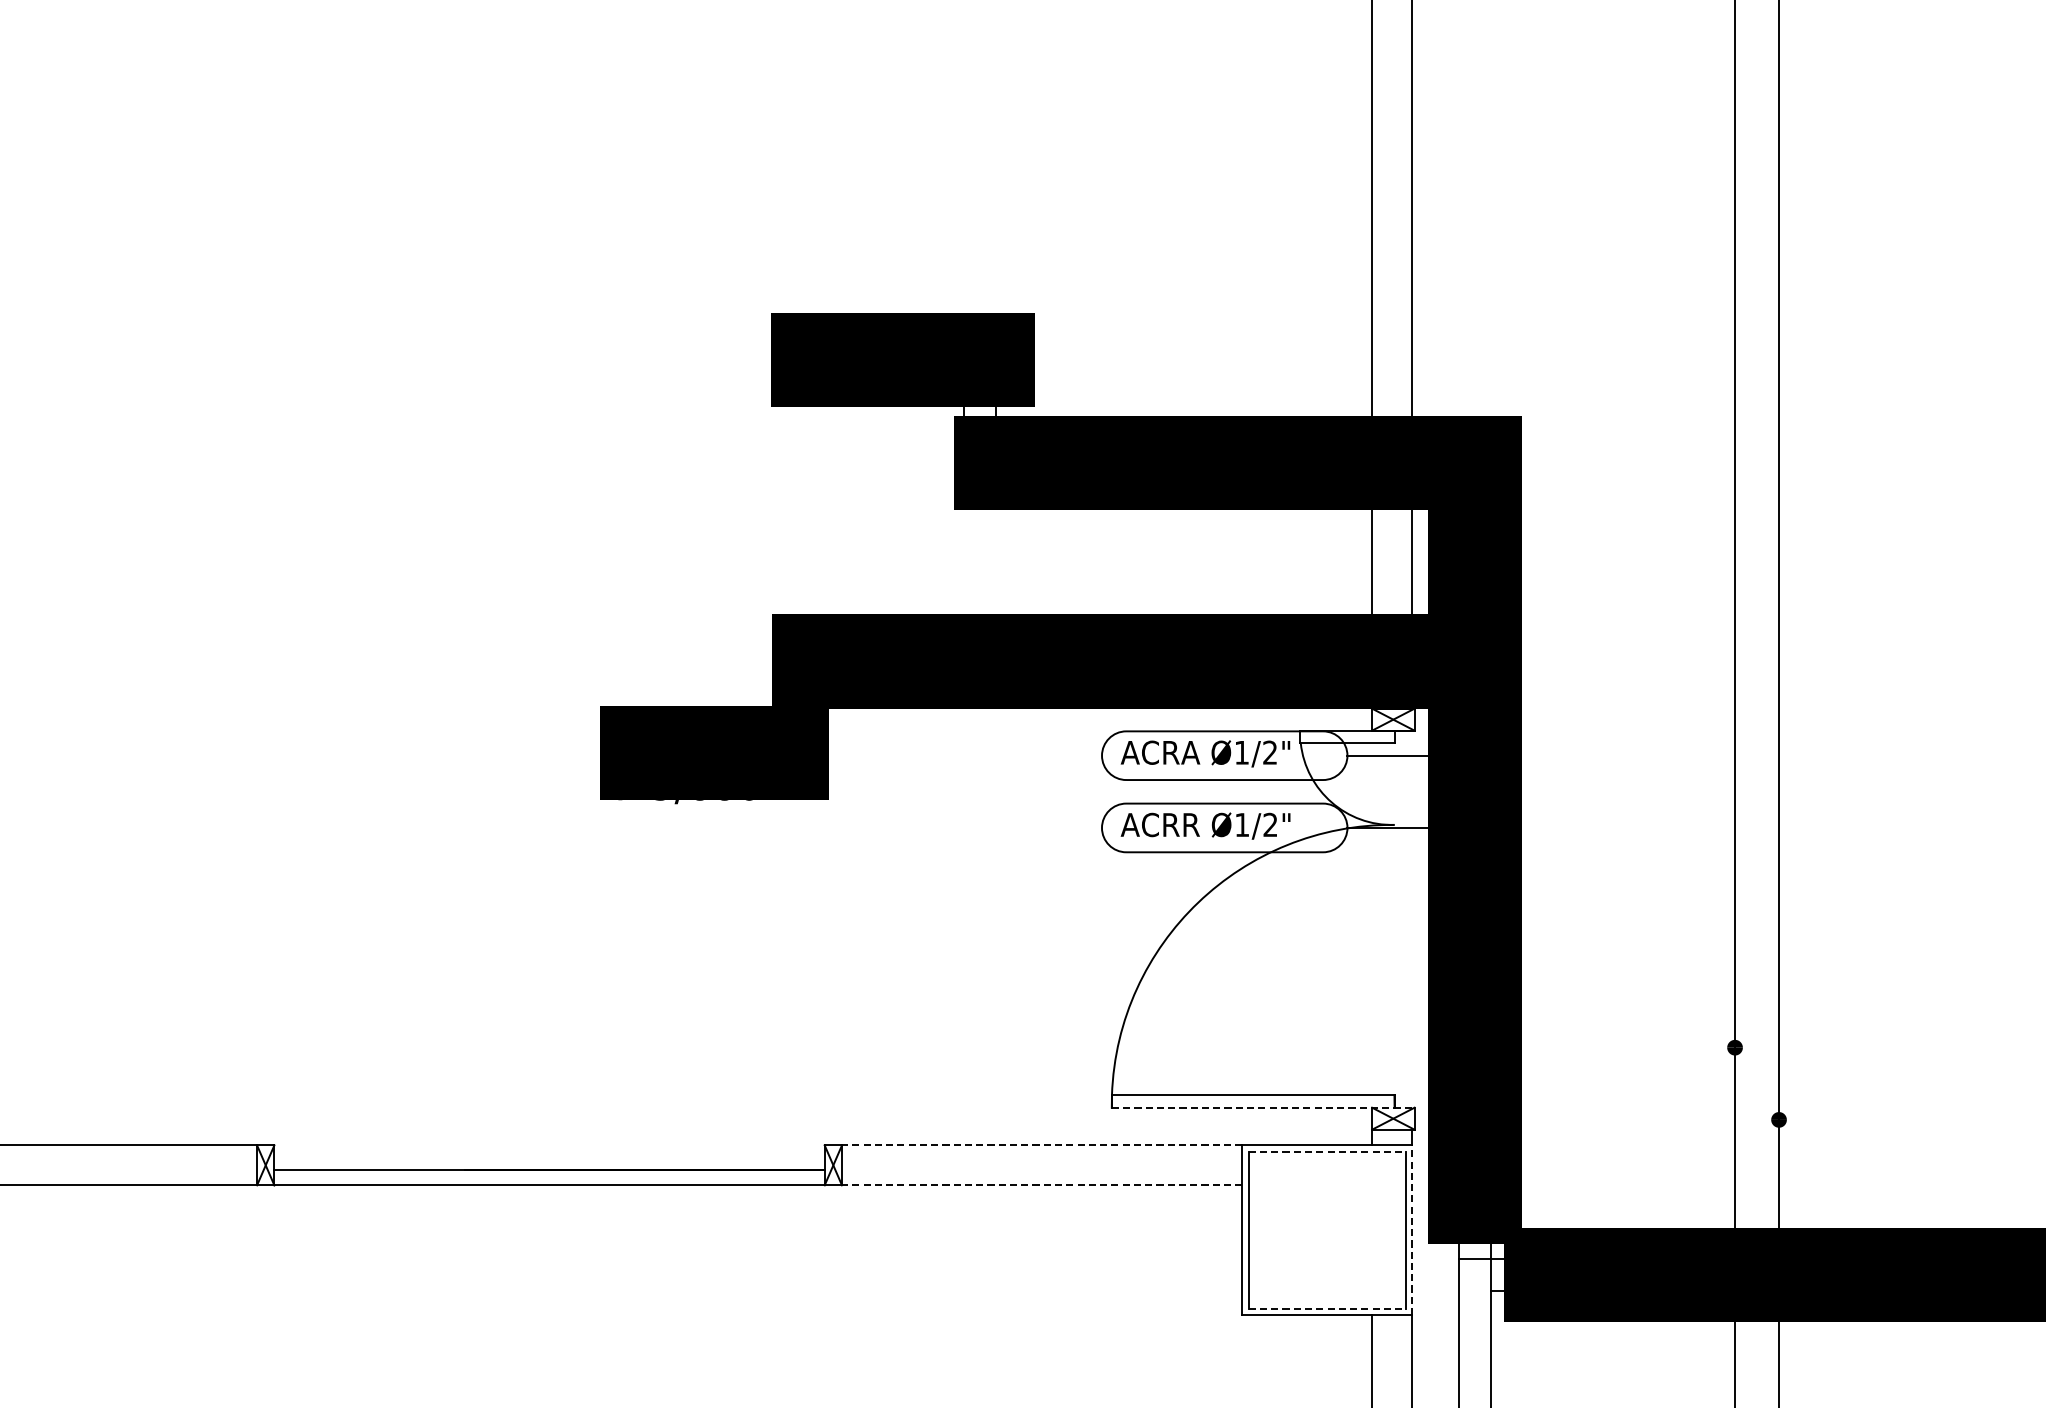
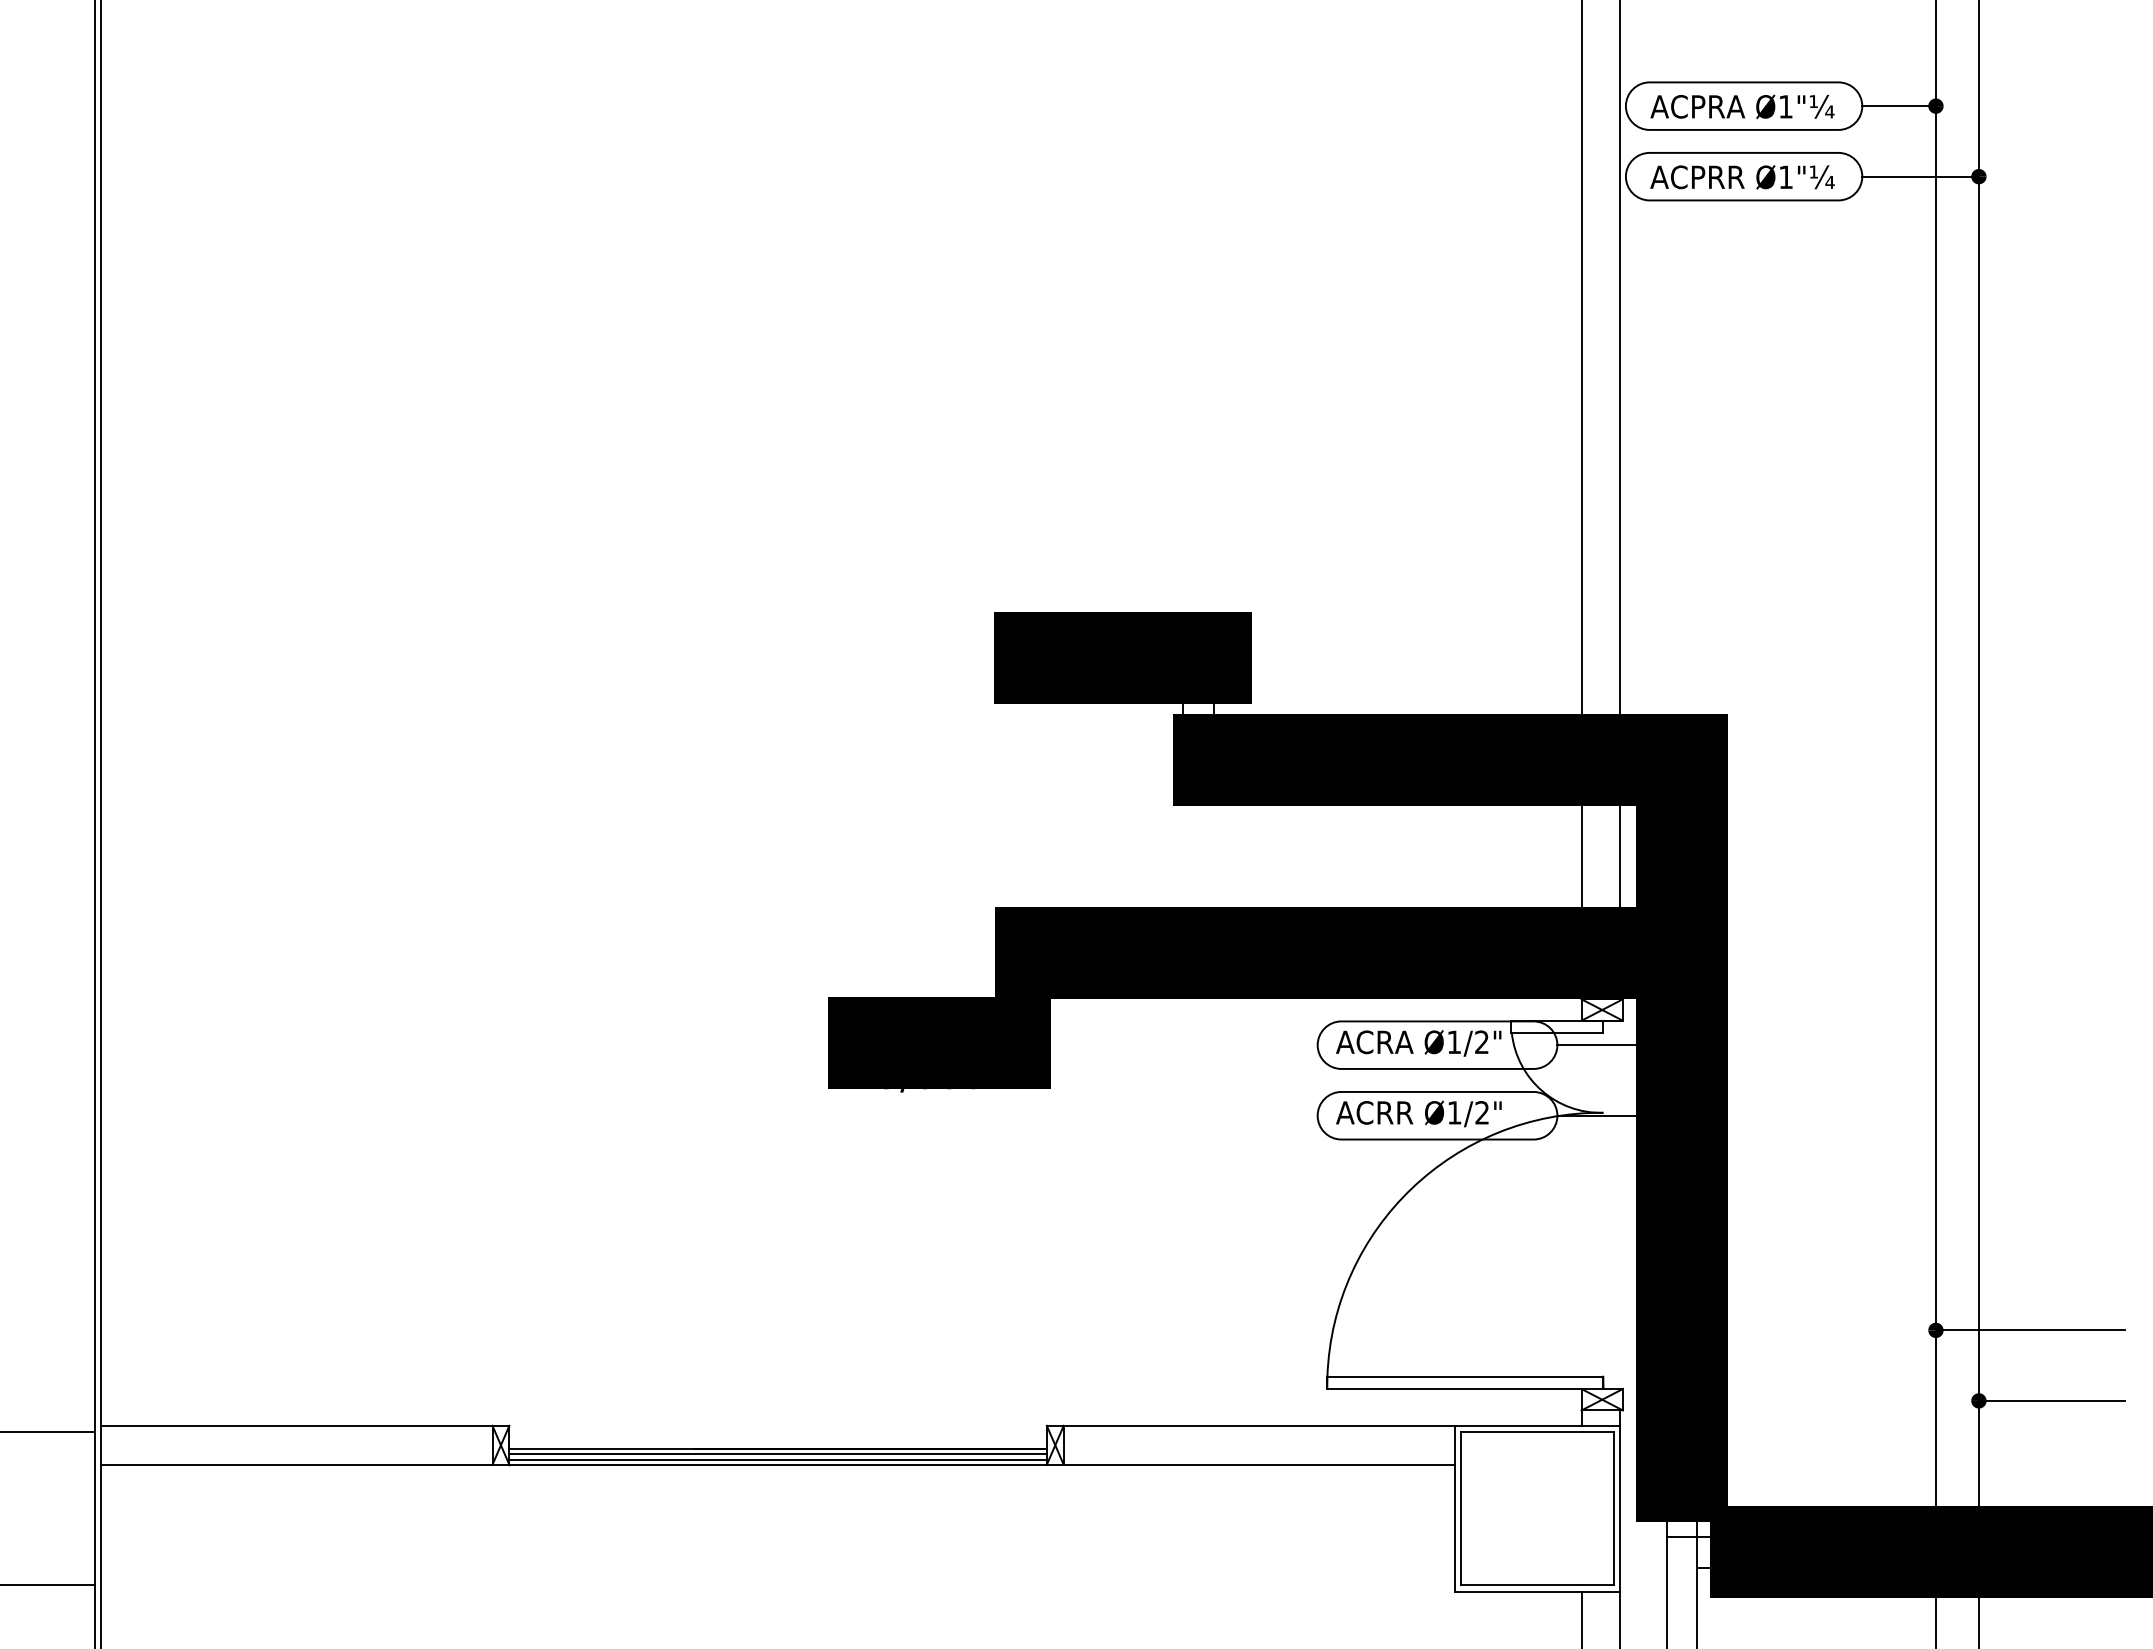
line: (1831, 1047) -> (2030, 1330), added
line: (1263, 1107) -> (1475, 1388), dashed -> solid
line: (1853, 1119) -> (2051, 1400), added
line: (1042, 1145) -> (1259, 1425), dashed -> solid
line: (1327, 1151) -> (1537, 1431), dashed -> solid
line: (548, 1174) -> (777, 1454), added
line: (548, 1180) -> (777, 1460), added
line: (1042, 1185) -> (1259, 1464), dashed -> solid
line: (1412, 1230) -> (1620, 1508), dashed -> solid
line: (1327, 1308) -> (1537, 1585), dashed -> solid

